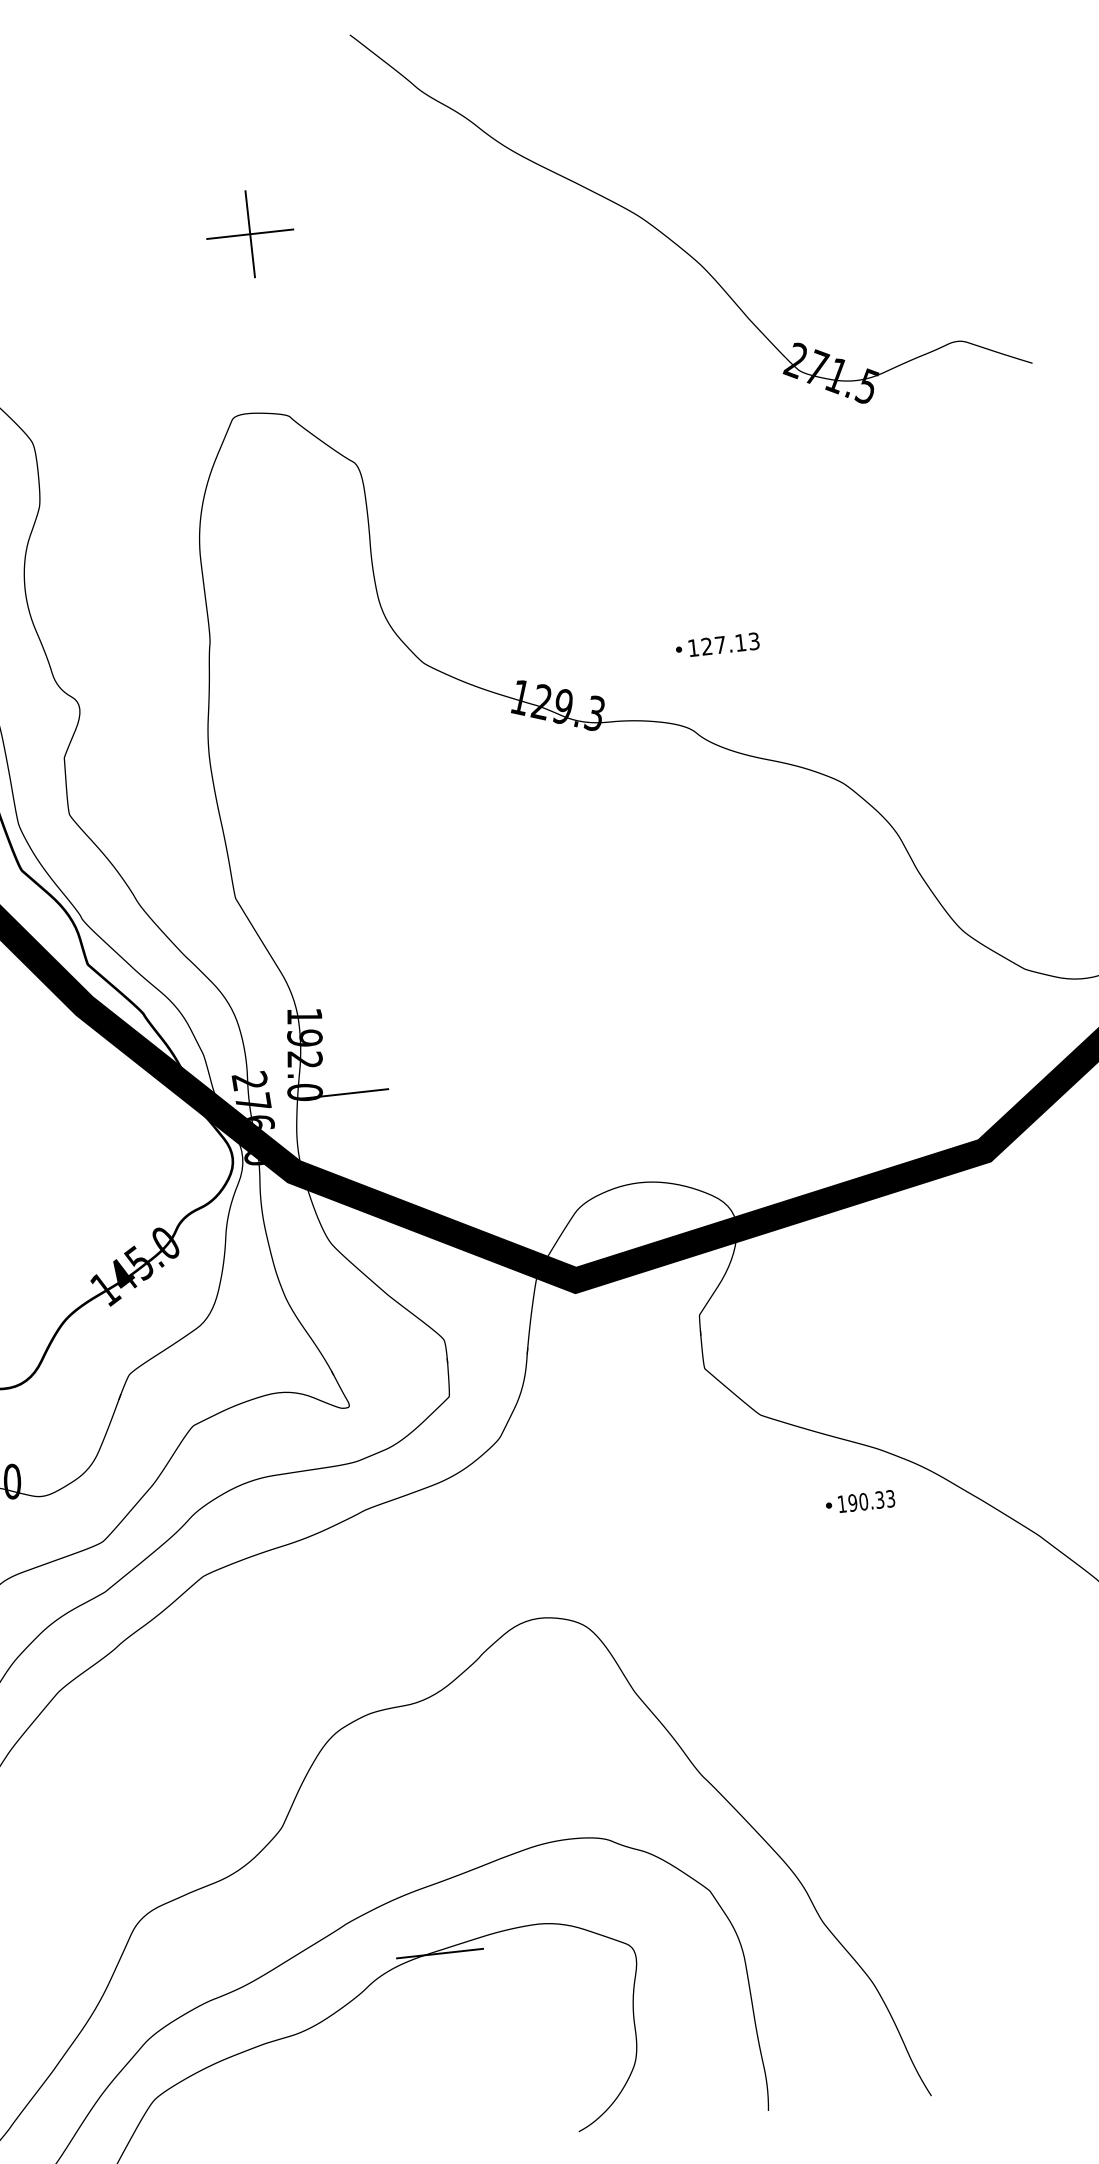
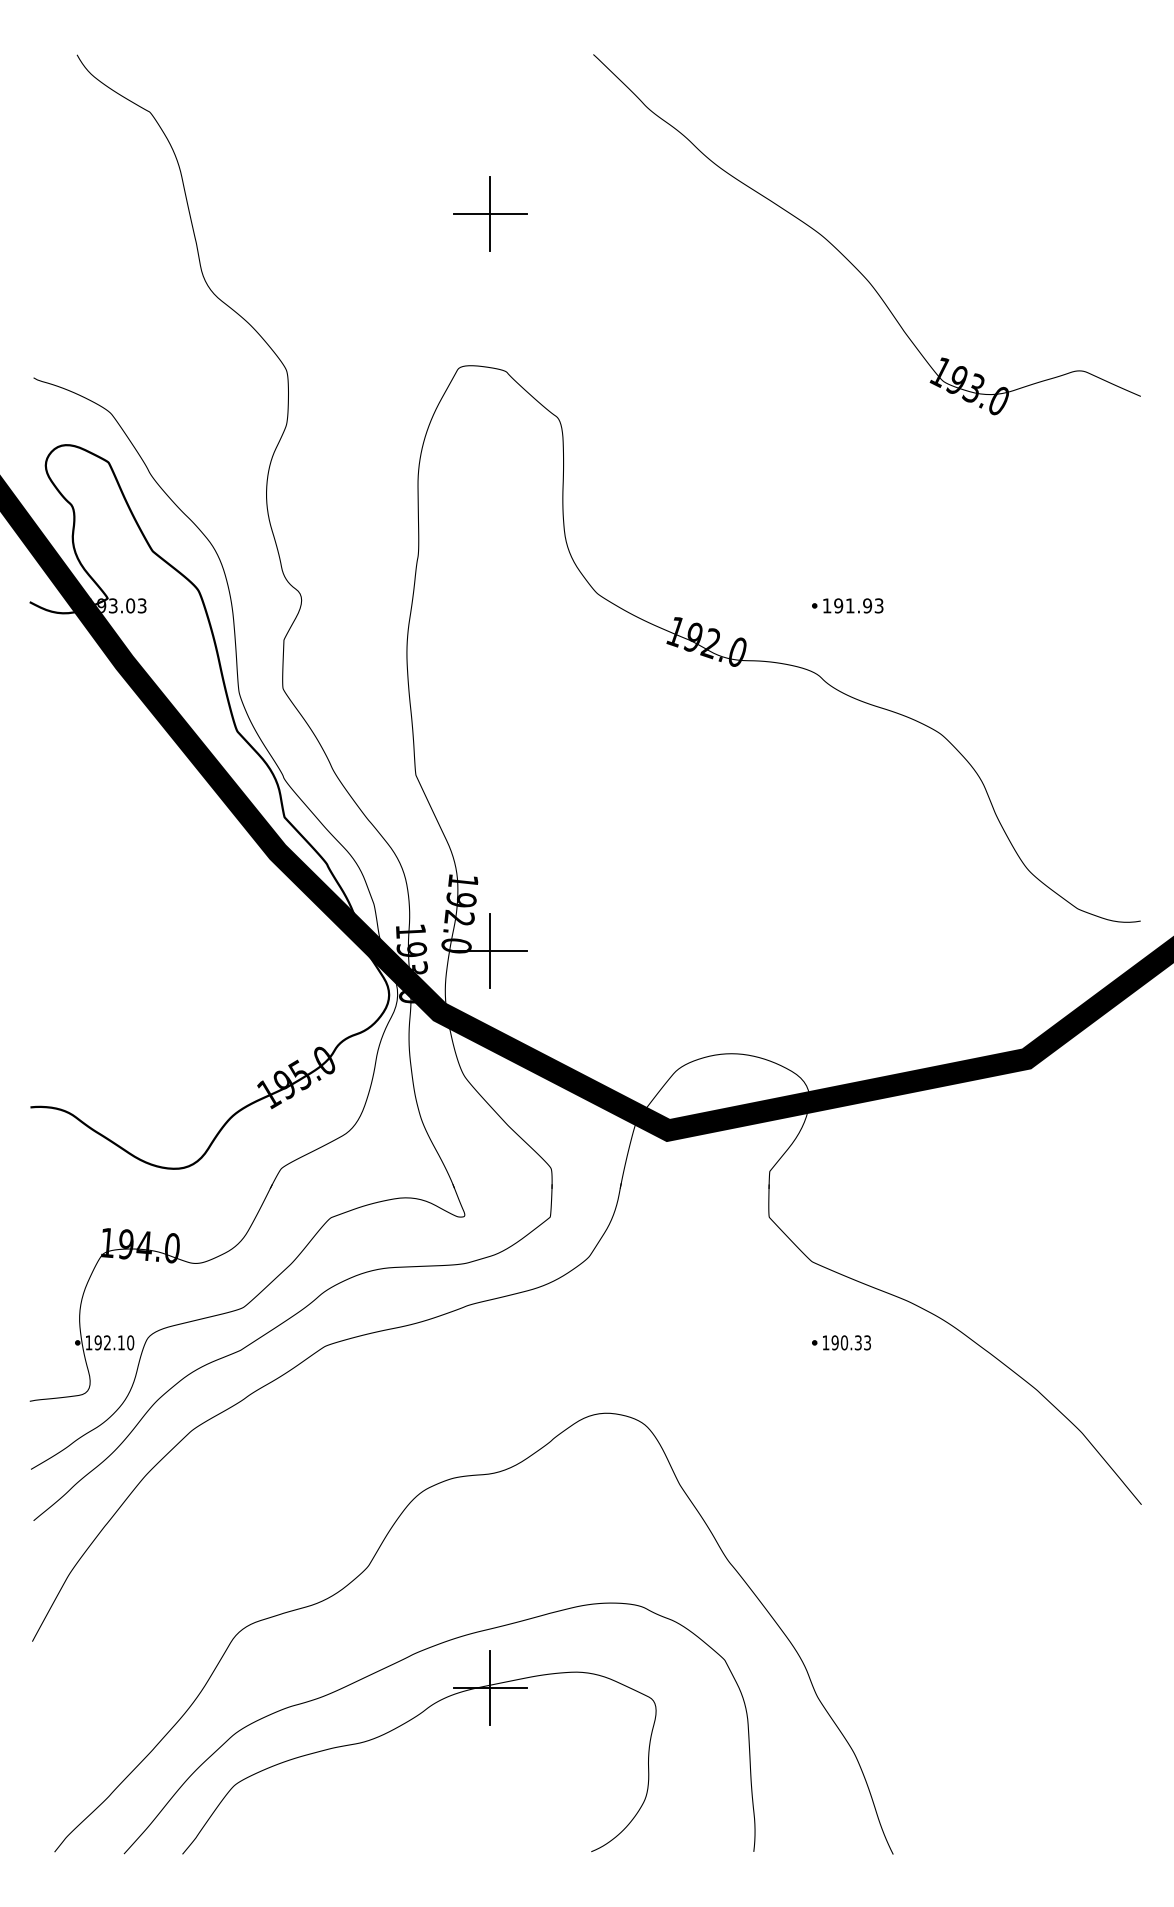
text: (831, 373) -> (969, 386), 271.5 -> 193.0
text: (724, 644) -> (853, 605), 127.13 -> 191.93
text: (567, 707) -> (714, 644), 129.3 -> 192.0
line: (345, 1093) -> (490, 950), added
text: (253, 1101) -> (412, 948), 276.0 -> 193.0
text: (122, 1276) -> (284, 1084), 145.0 -> 195.0
part: (860, 1501) -> (841, 1342), moved
line: (440, 1953) -> (490, 1687), added

